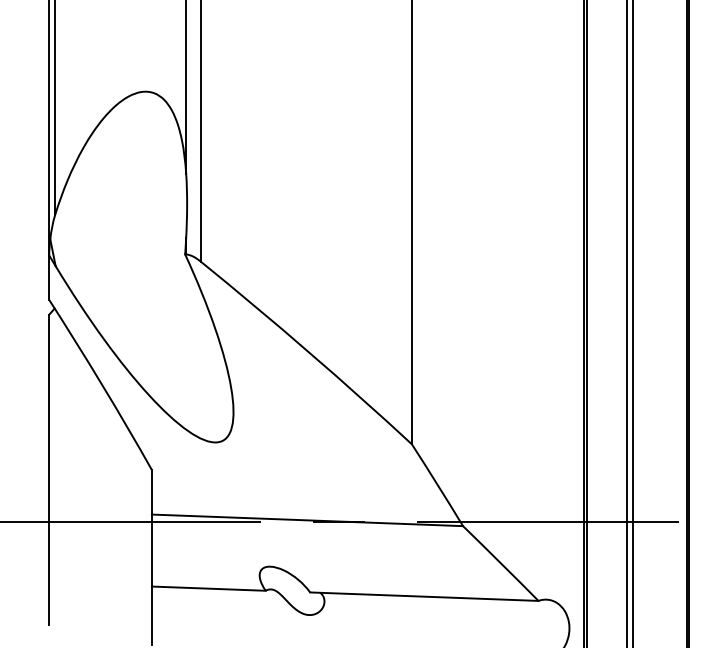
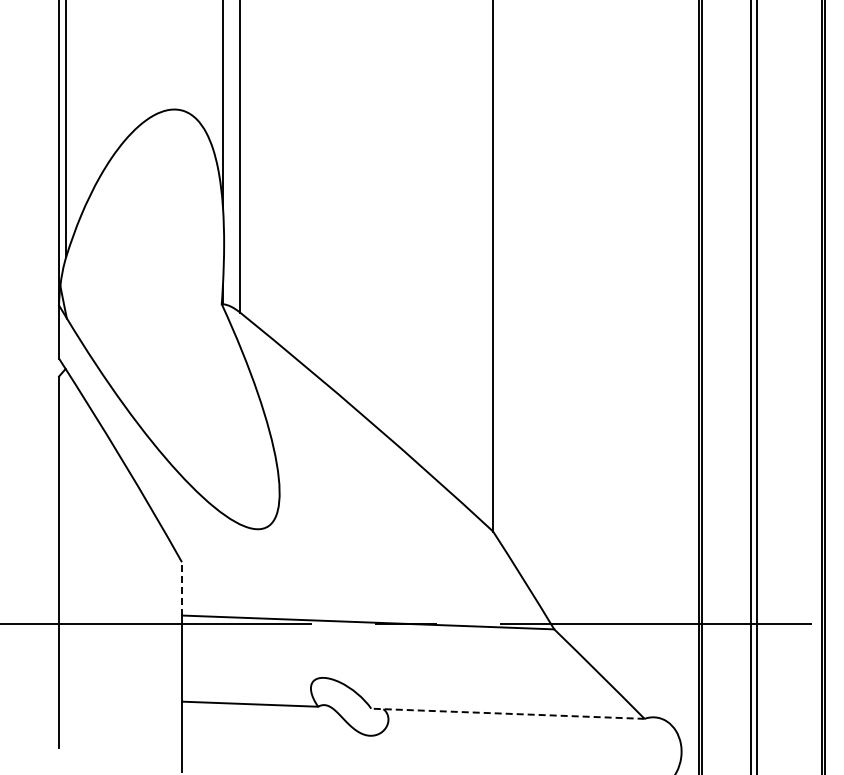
line: (151, 491) -> (181, 588), solid -> dashed
line: (423, 596) -> (507, 713), solid -> dashed

